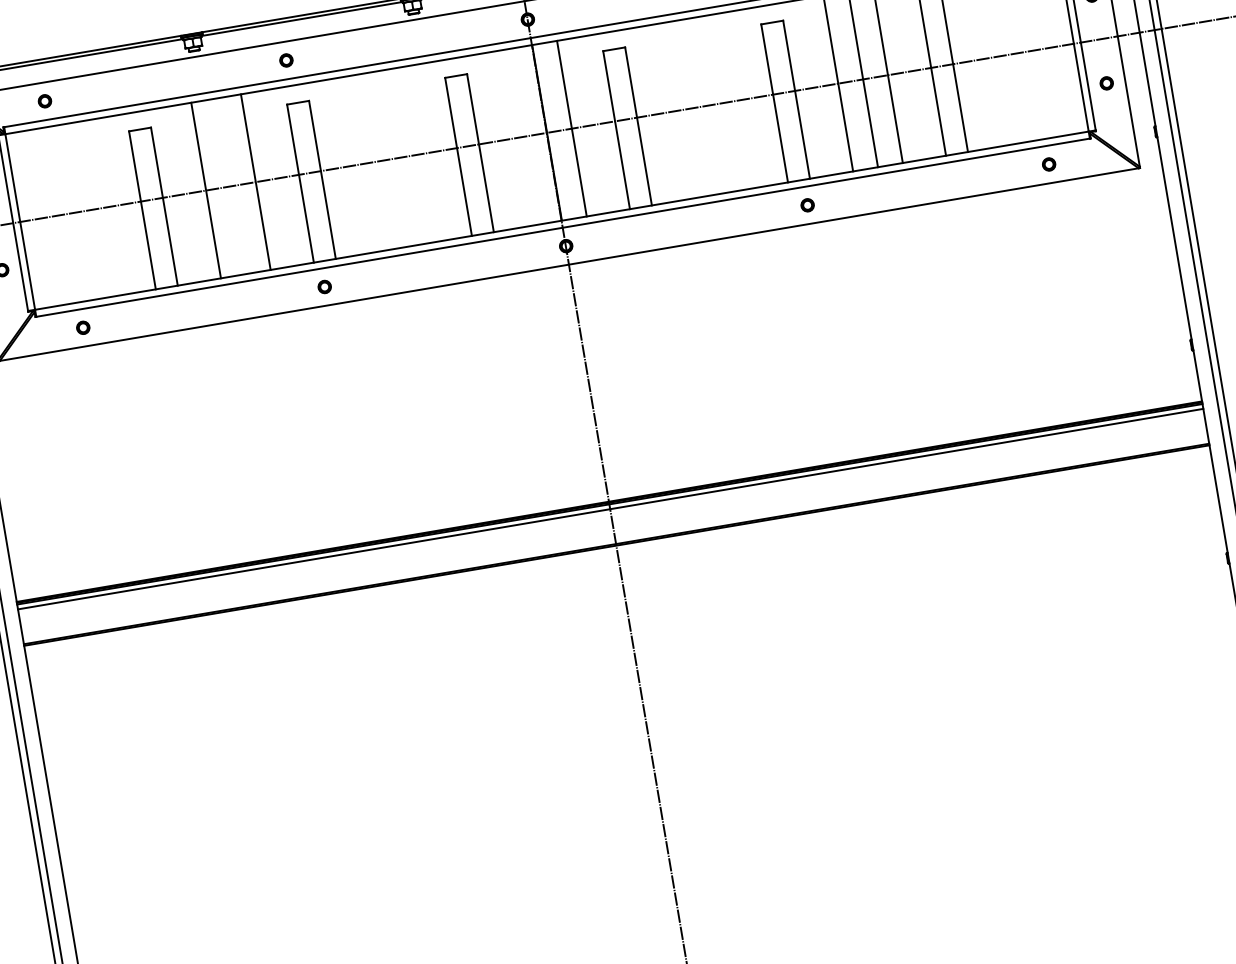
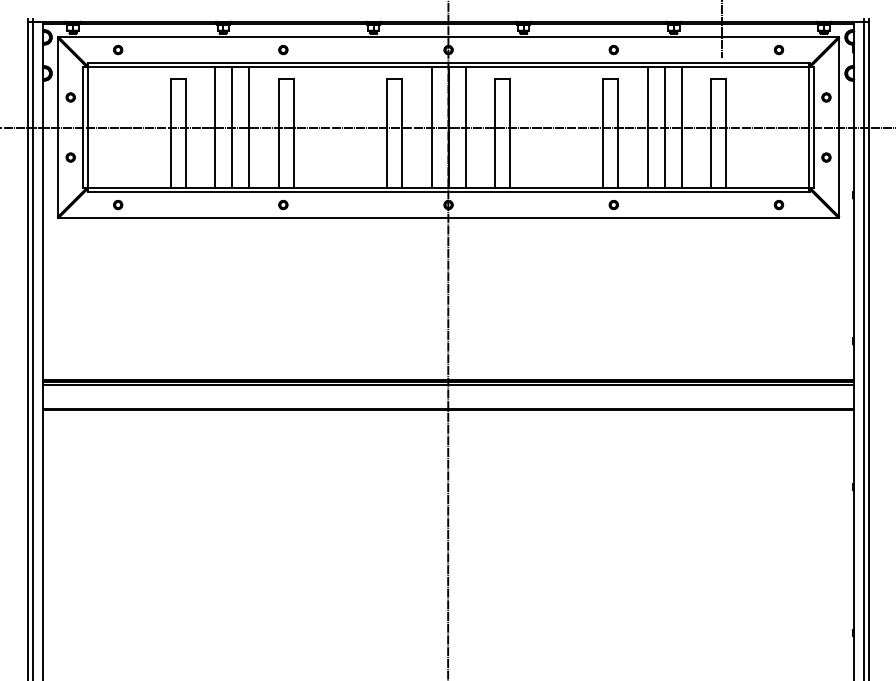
line: (522, 137) -> (431, 127), added
line: (231, 186) -> (232, 127), added

